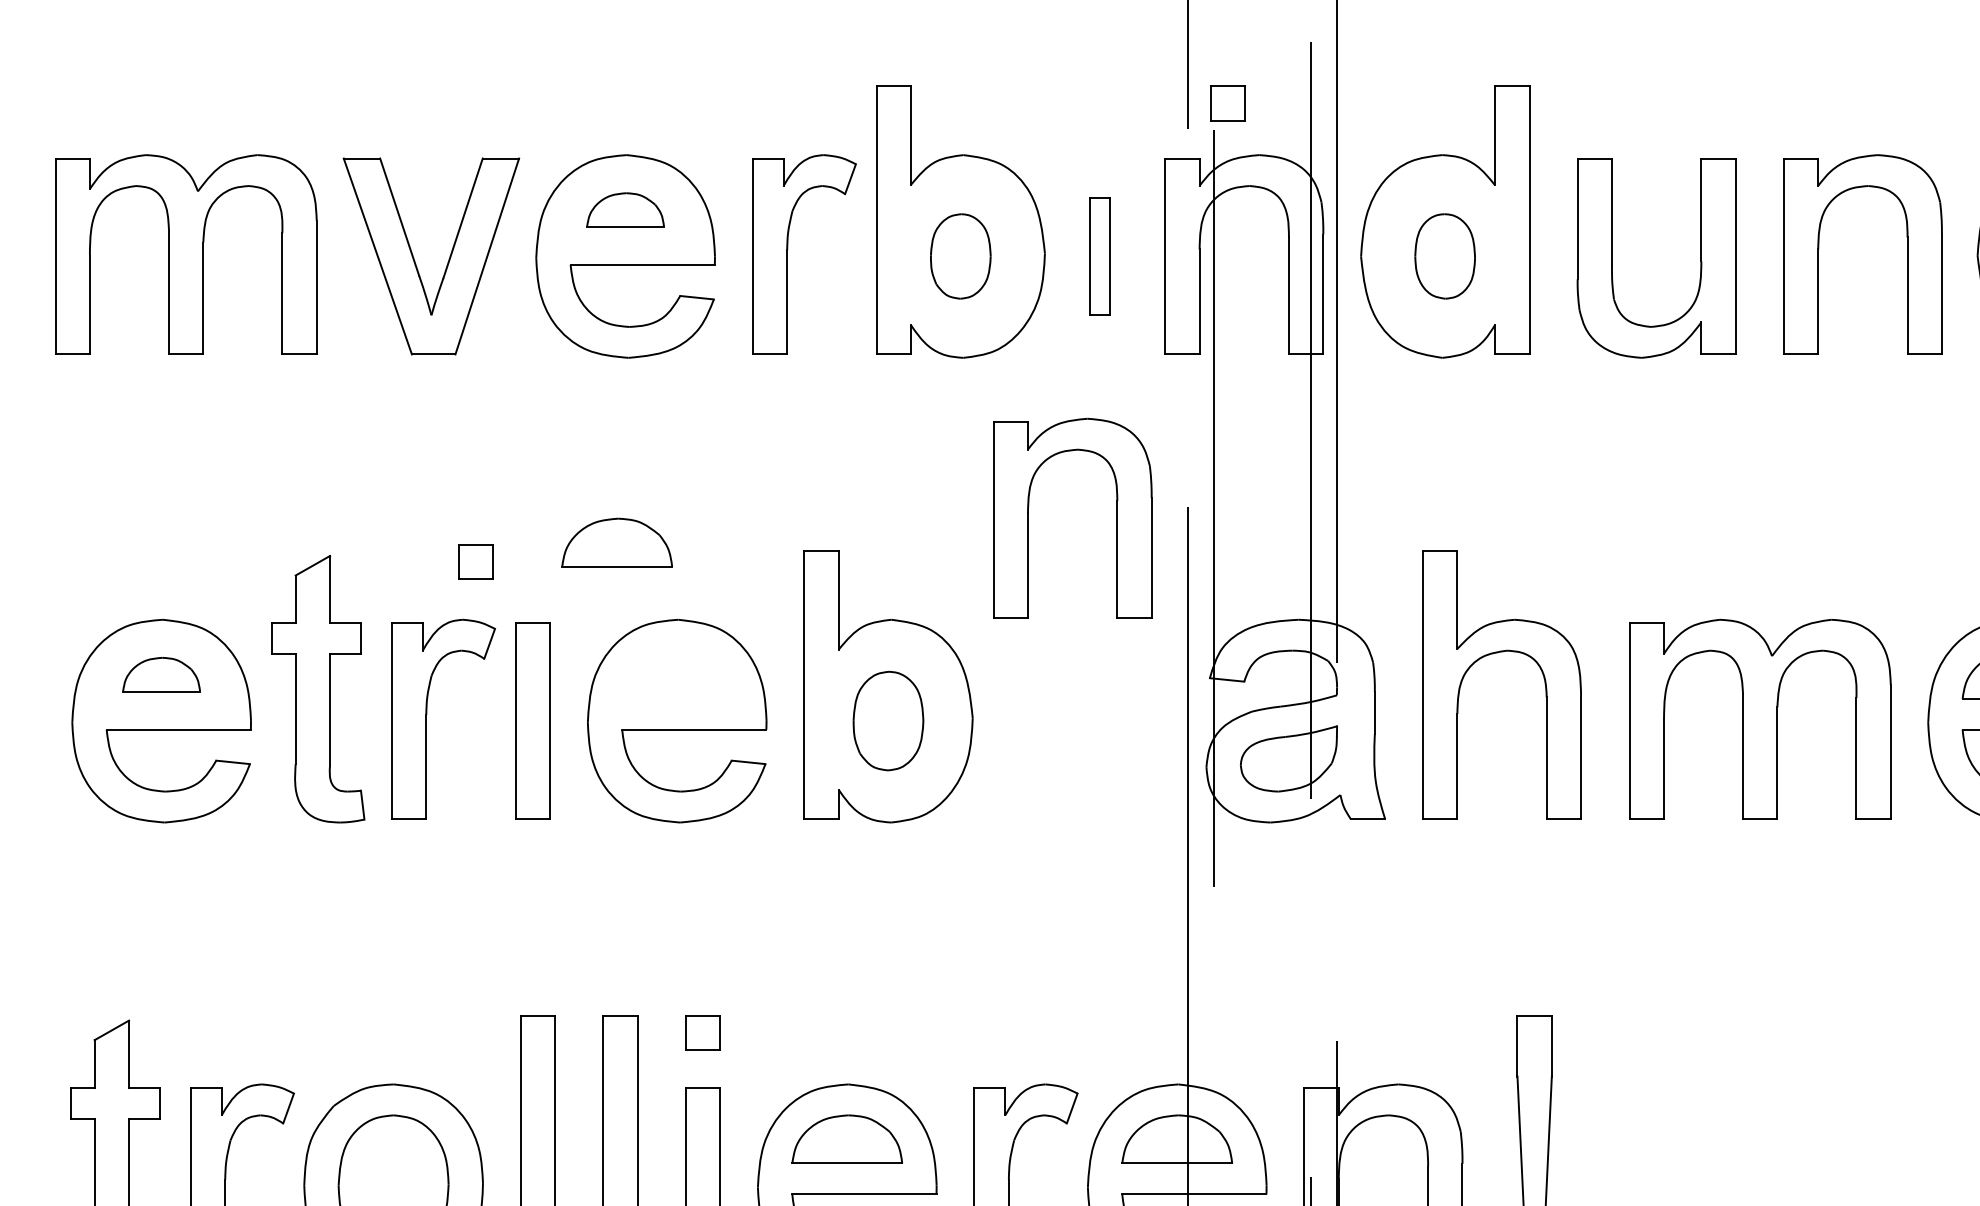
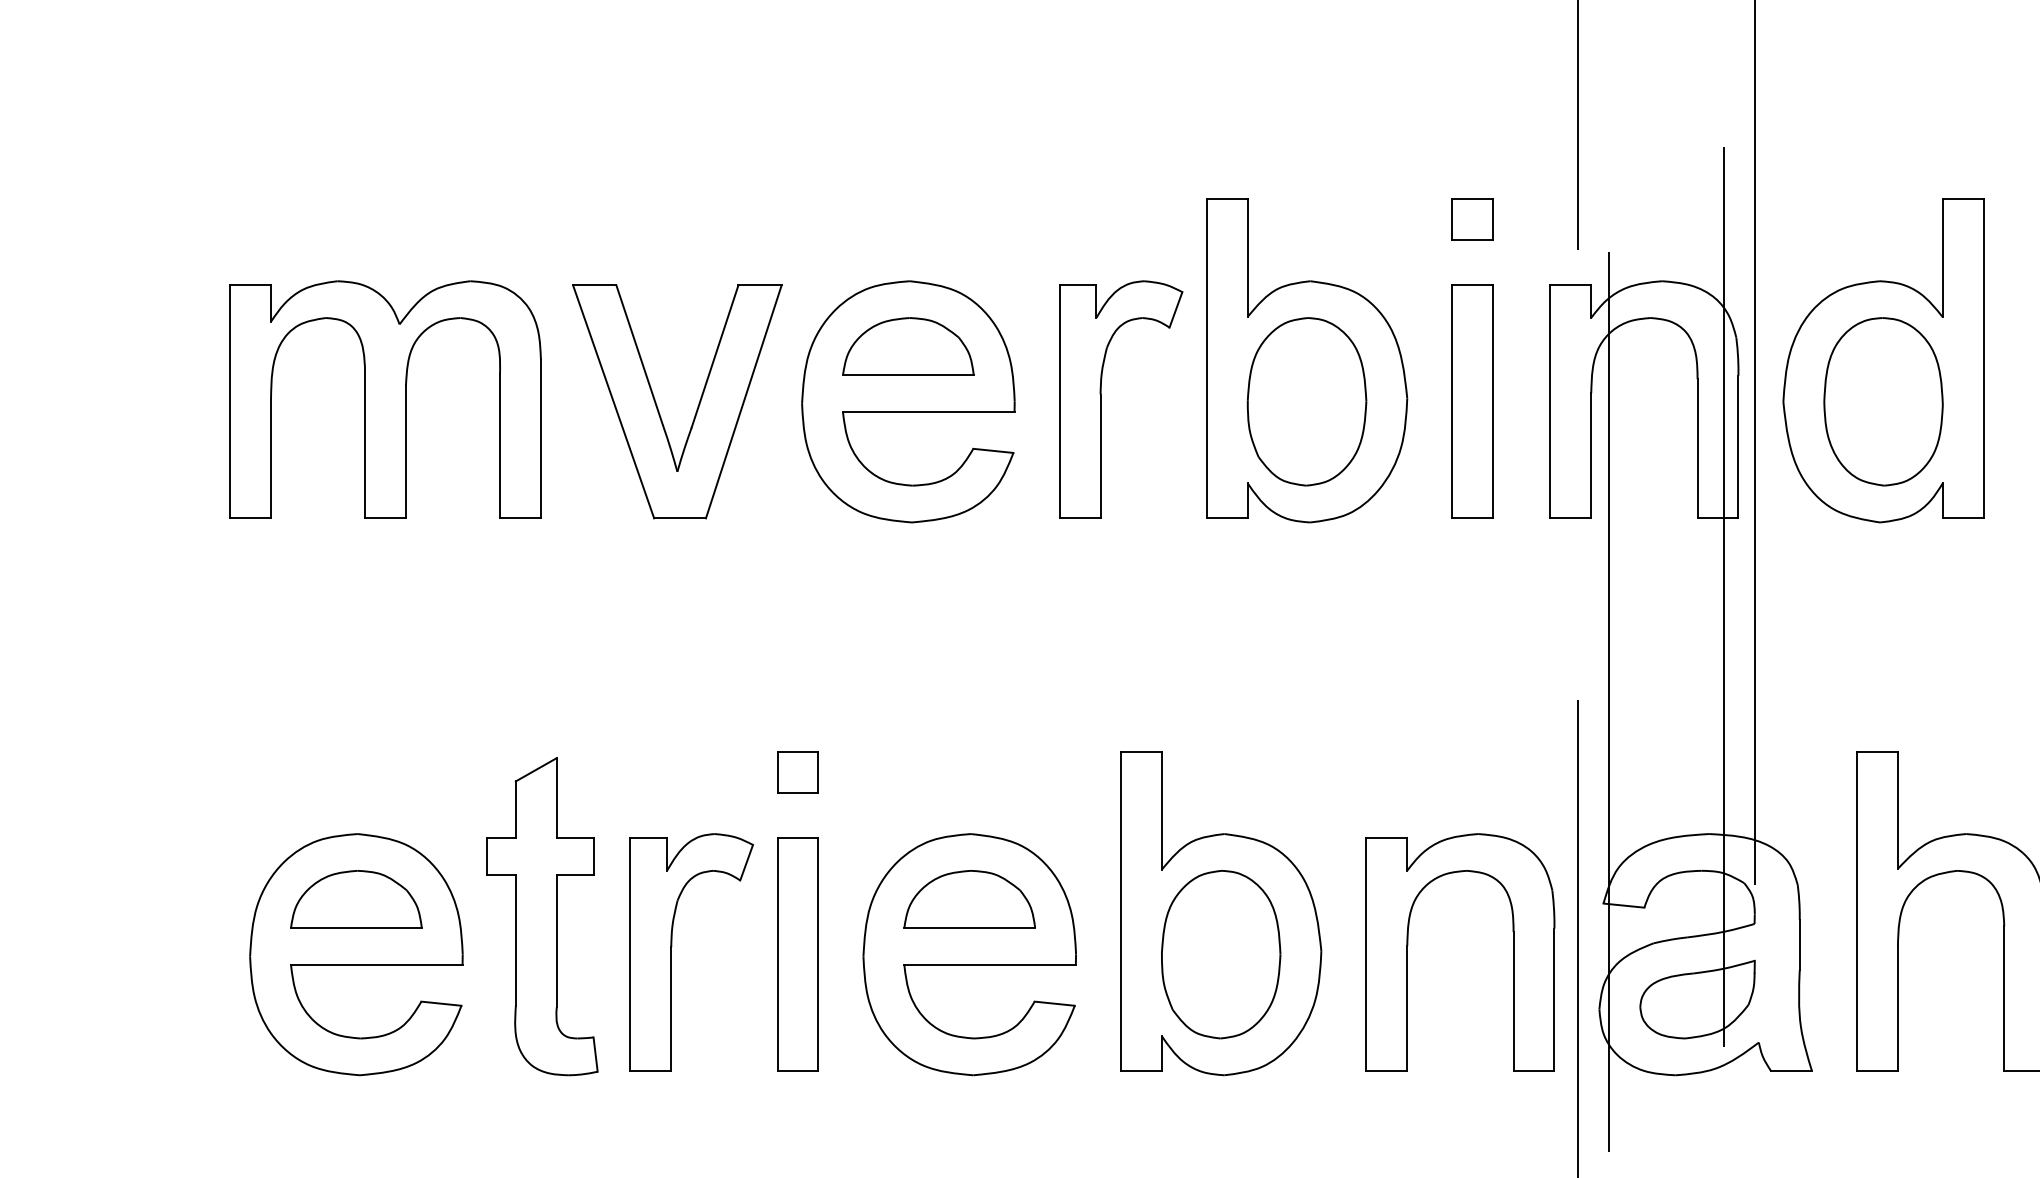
part: (1227, 103) -> (1472, 219), moved
part: (625, 209) -> (908, 345), size x1.43
part: (960, 256) -> (1306, 401), size x1.67
part: (1099, 256) -> (1472, 401), size x1.67
part: (1444, 256) -> (1882, 401), size x1.67
part: (1028, 517) -> (1407, 951), moved
part: (616, 542) -> (968, 899), moved
part: (475, 561) -> (797, 771), moved
part: (161, 674) -> (356, 899), size x1.43
part: (888, 720) -> (1221, 953), size x1.43

